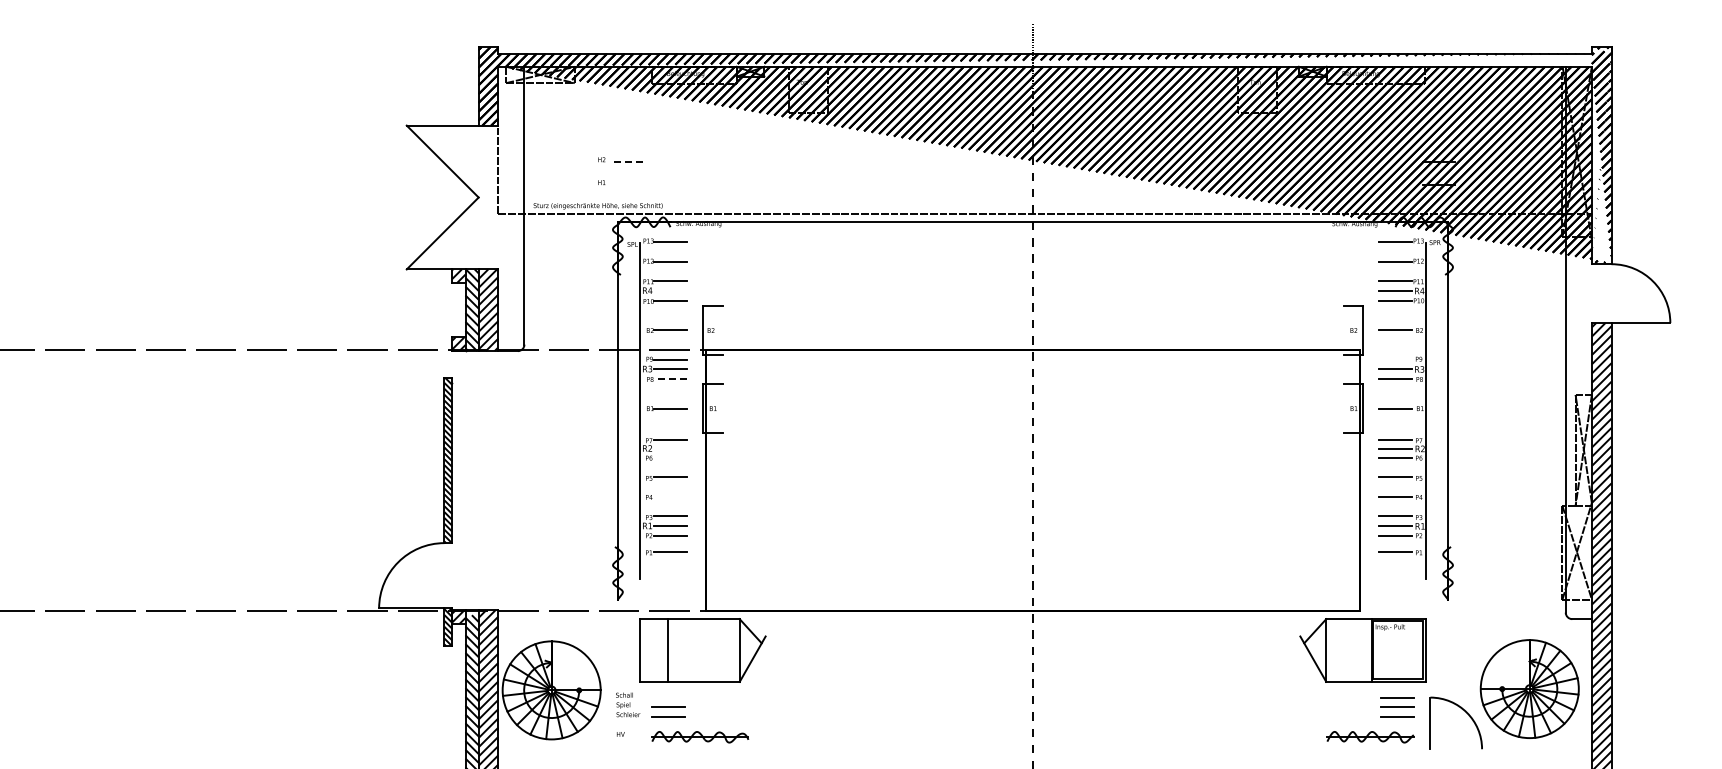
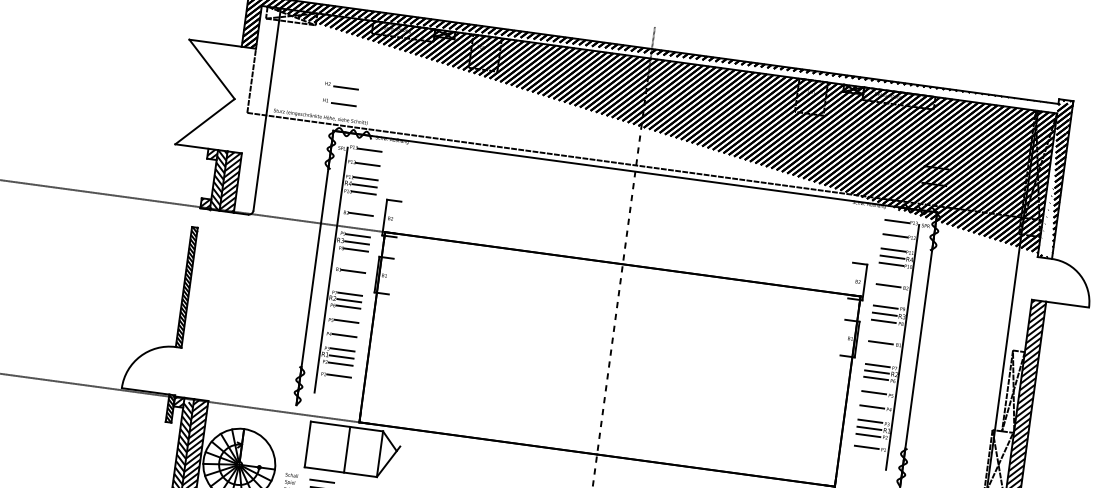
line: (626, 162) -> (345, 88), dashed -> solid
line: (626, 185) -> (343, 104), added
line: (669, 290) -> (364, 185), added
line: (1395, 359) -> (885, 307), added
line: (669, 379) -> (355, 250), dashed -> solid
line: (669, 448) -> (348, 300), added
line: (669, 457) -> (347, 306), added
line: (669, 496) -> (344, 335), added
line: (667, 650) -> (347, 449), moved
line: (666, 697) -> (322, 481), added

